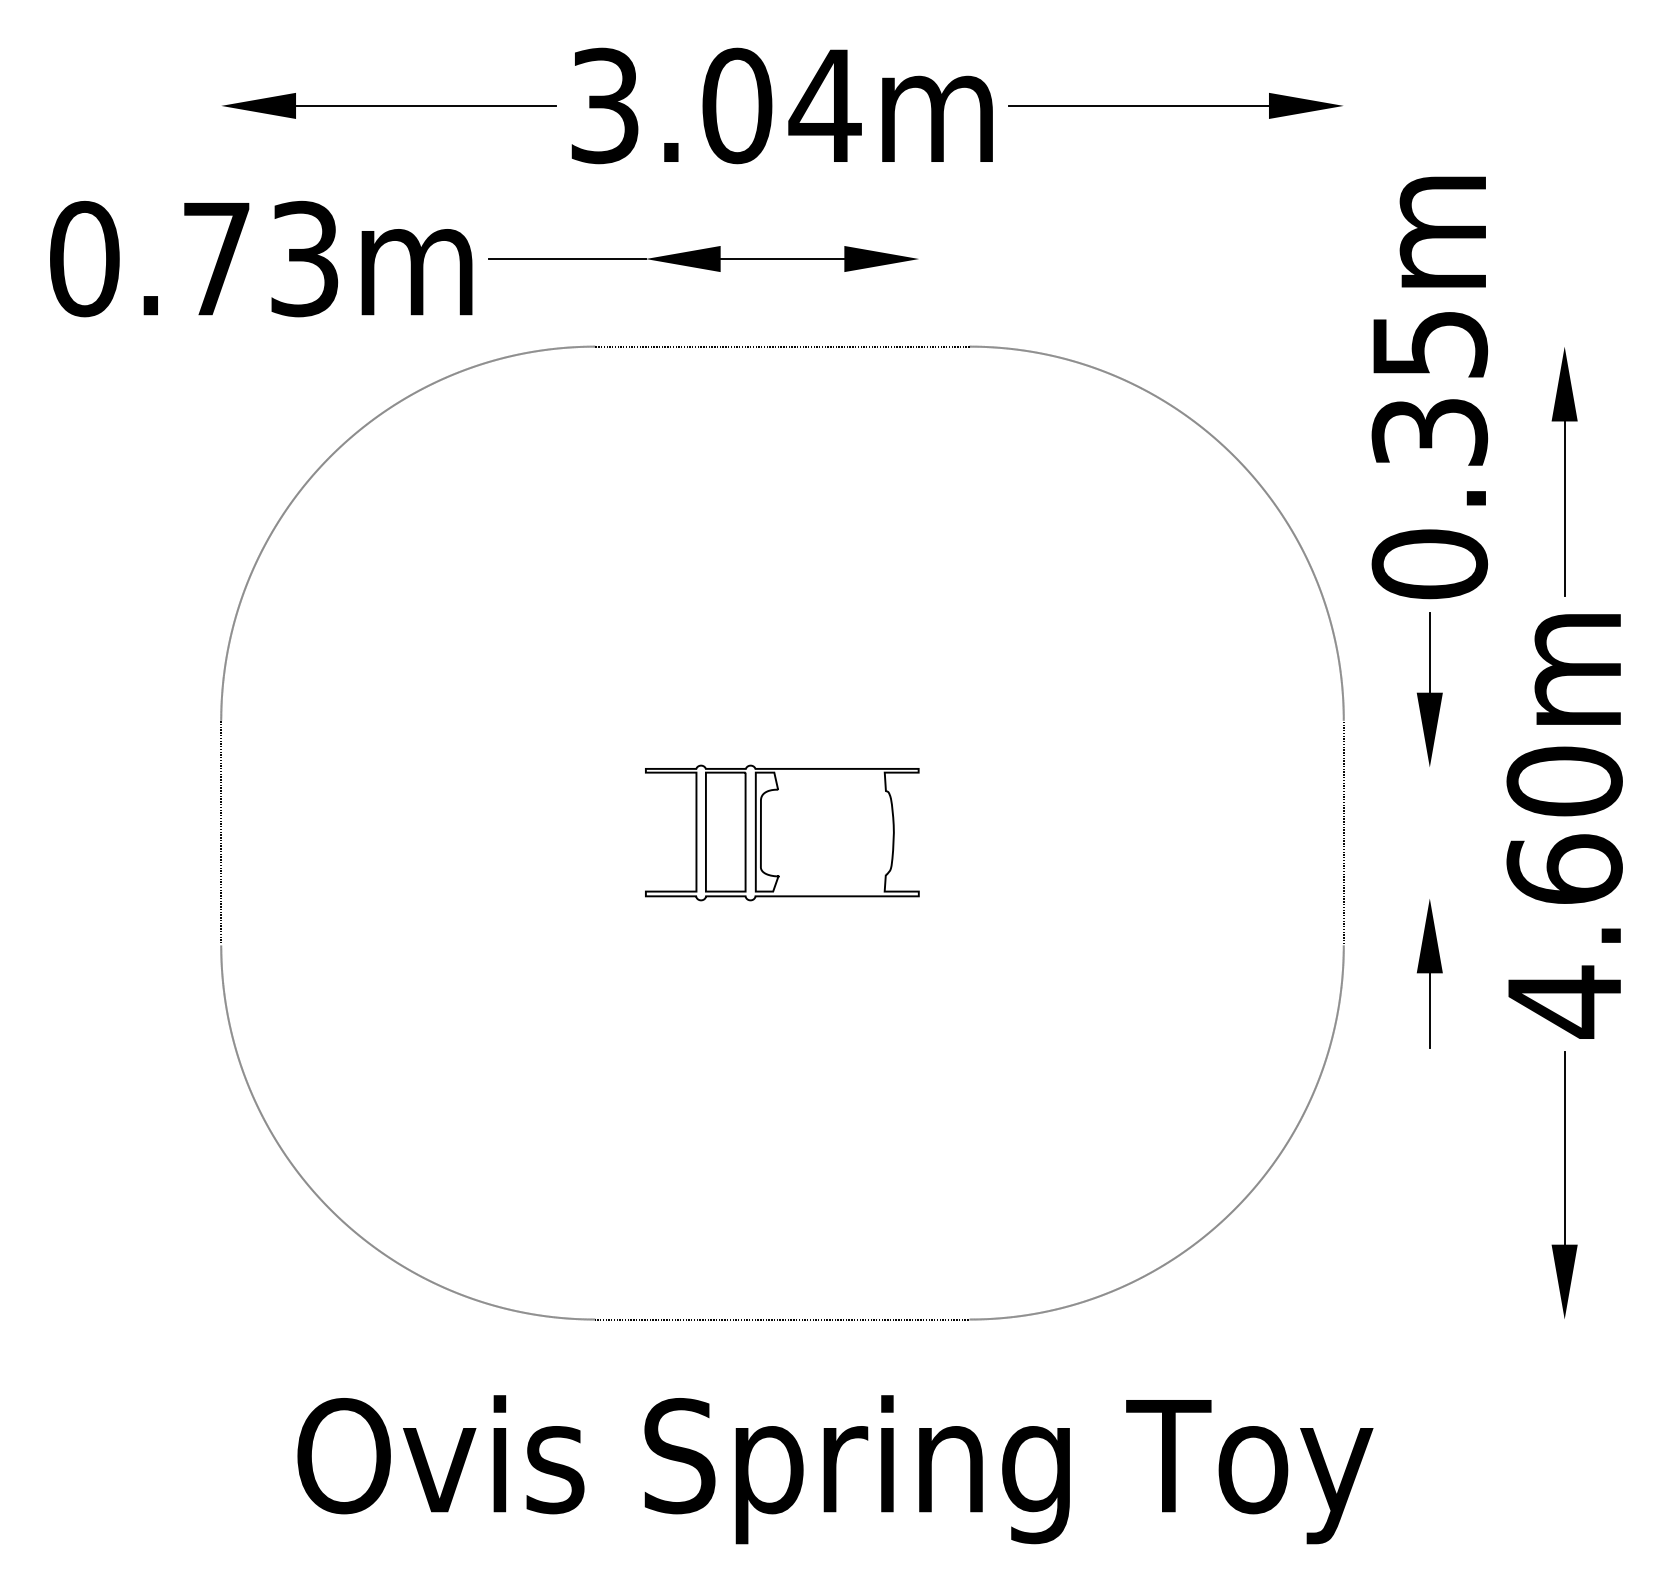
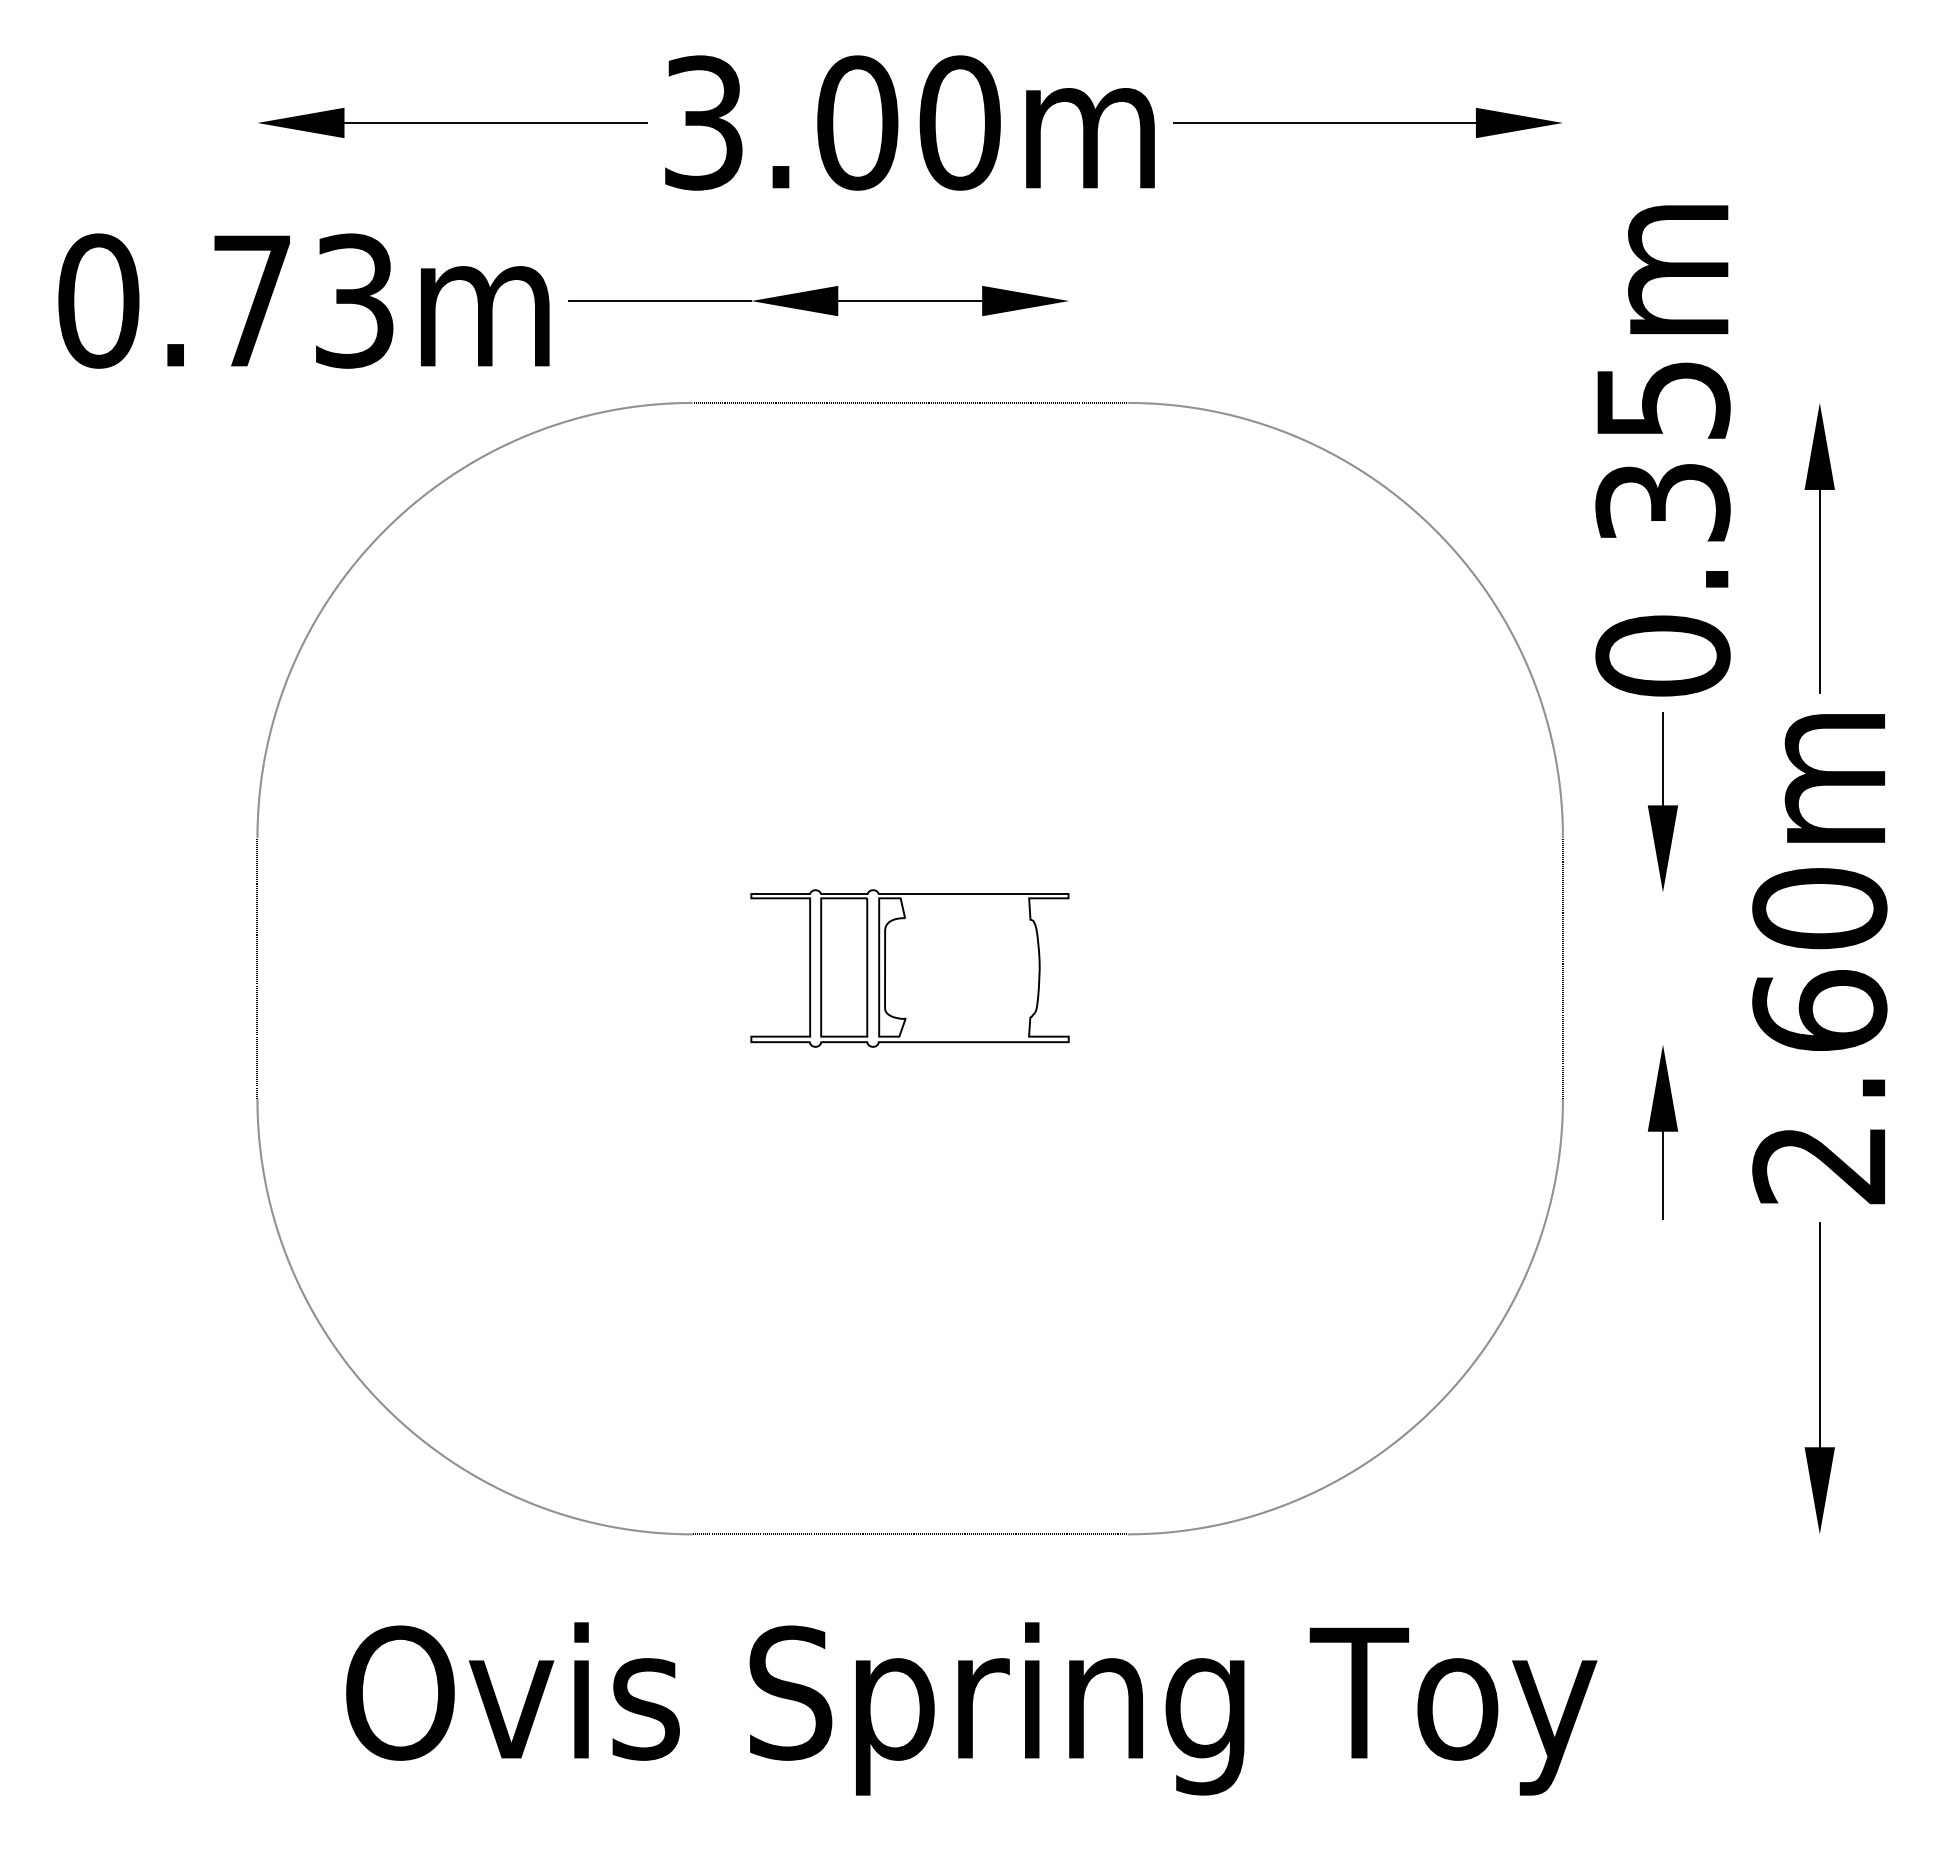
text: (824, 105) -> (959, 122), 3.04m -> 3.00m
text: (1563, 1002) -> (1818, 1165), 4.60m -> 2.60m

